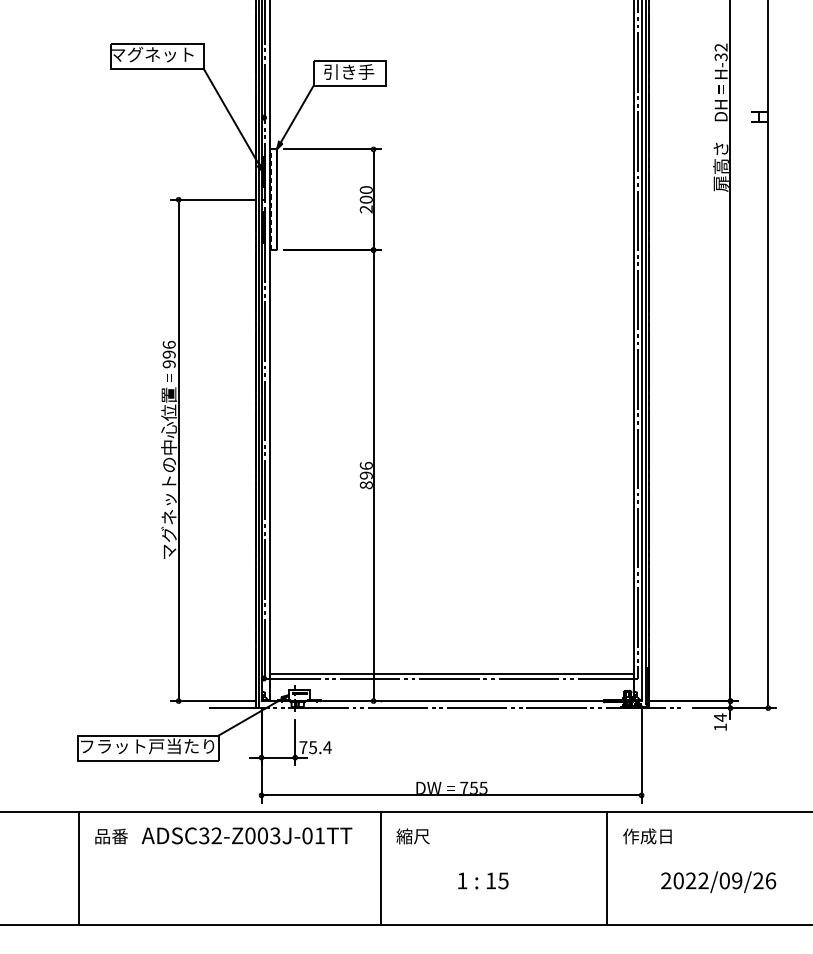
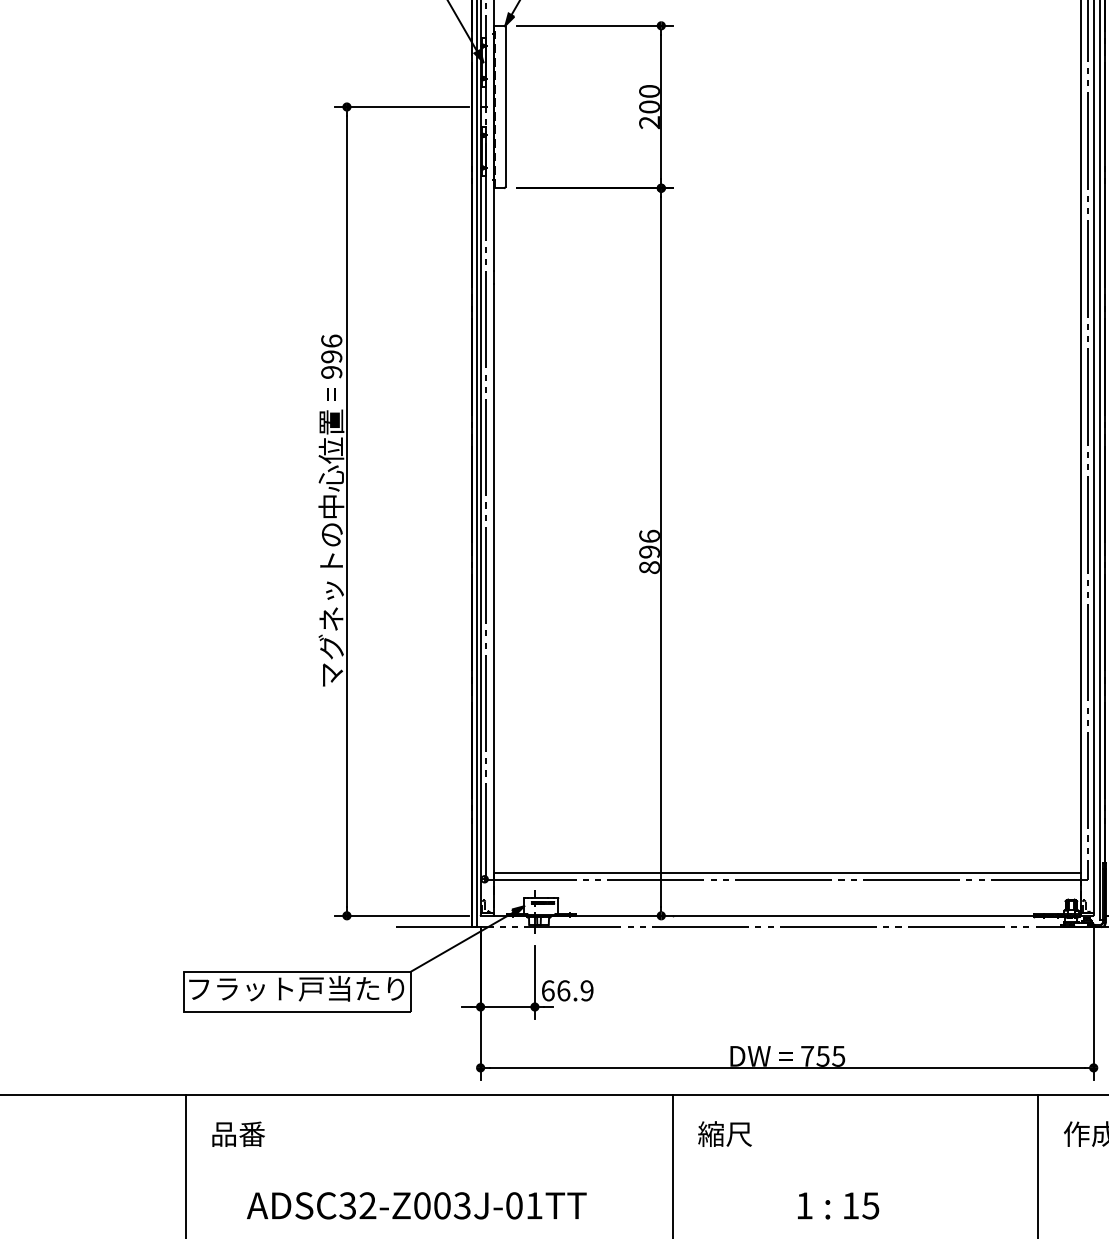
text: (315, 747) -> (567, 990), 75.4 -> 66.9
text: (246, 835) -> (415, 1205), moved

